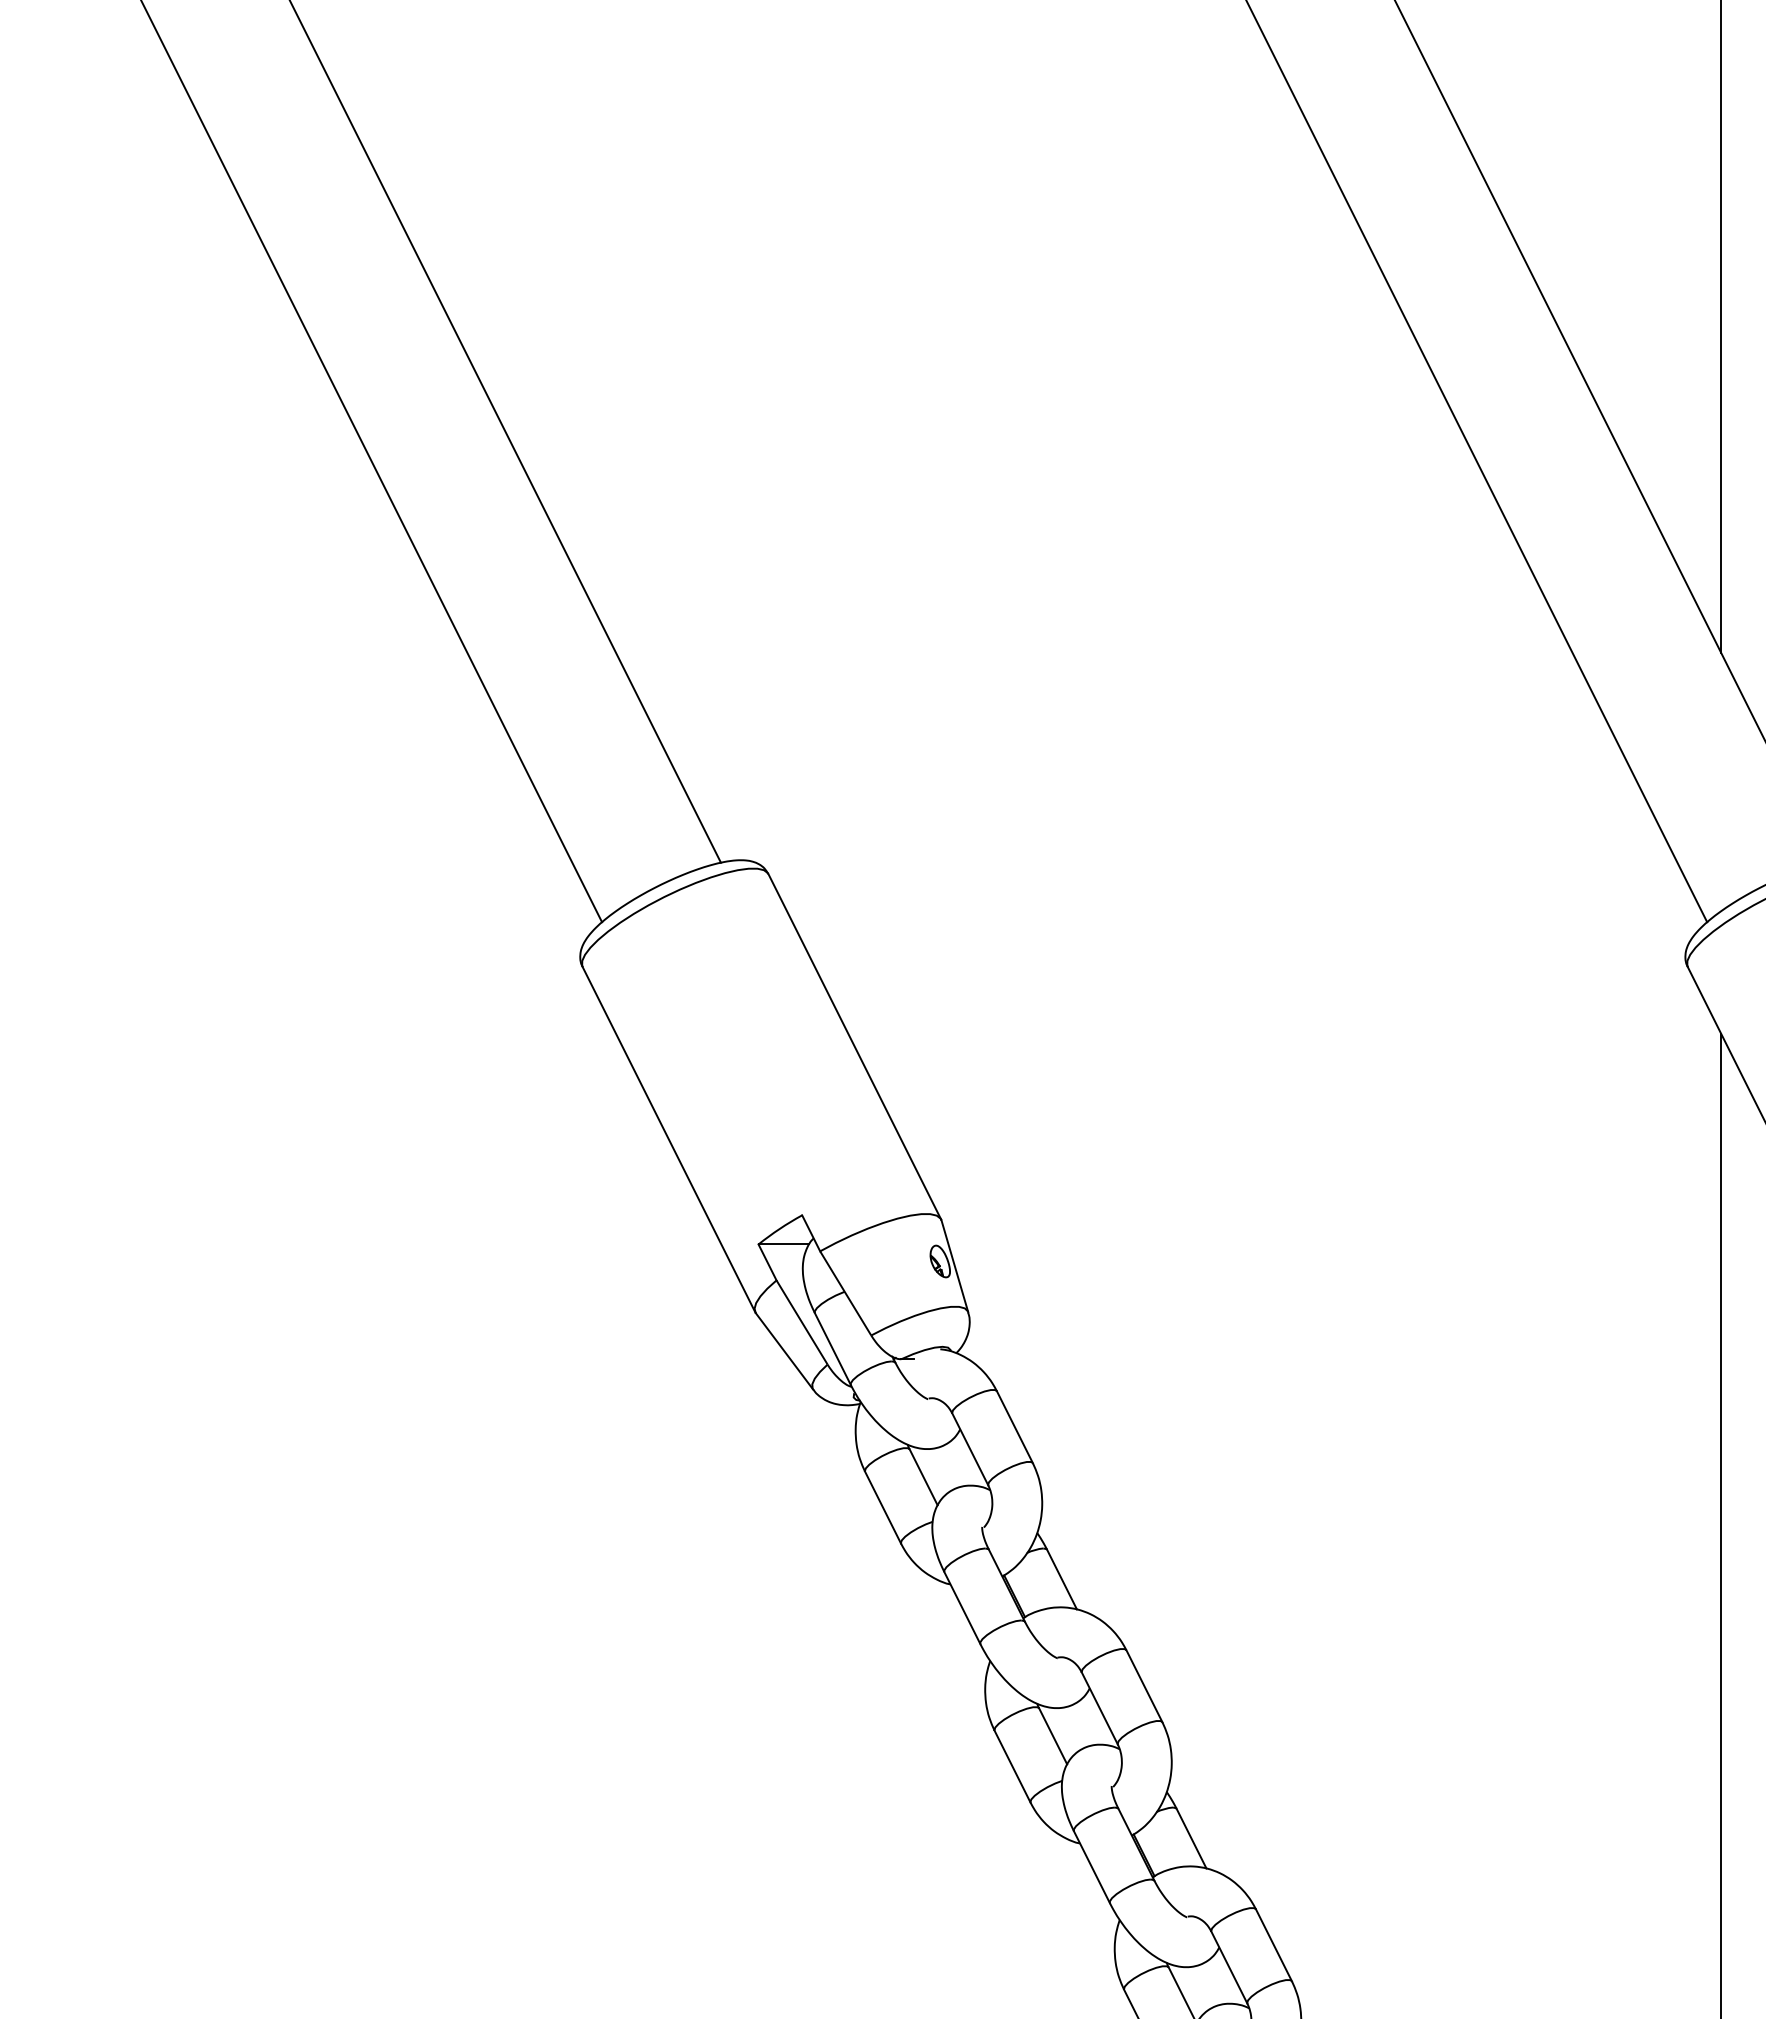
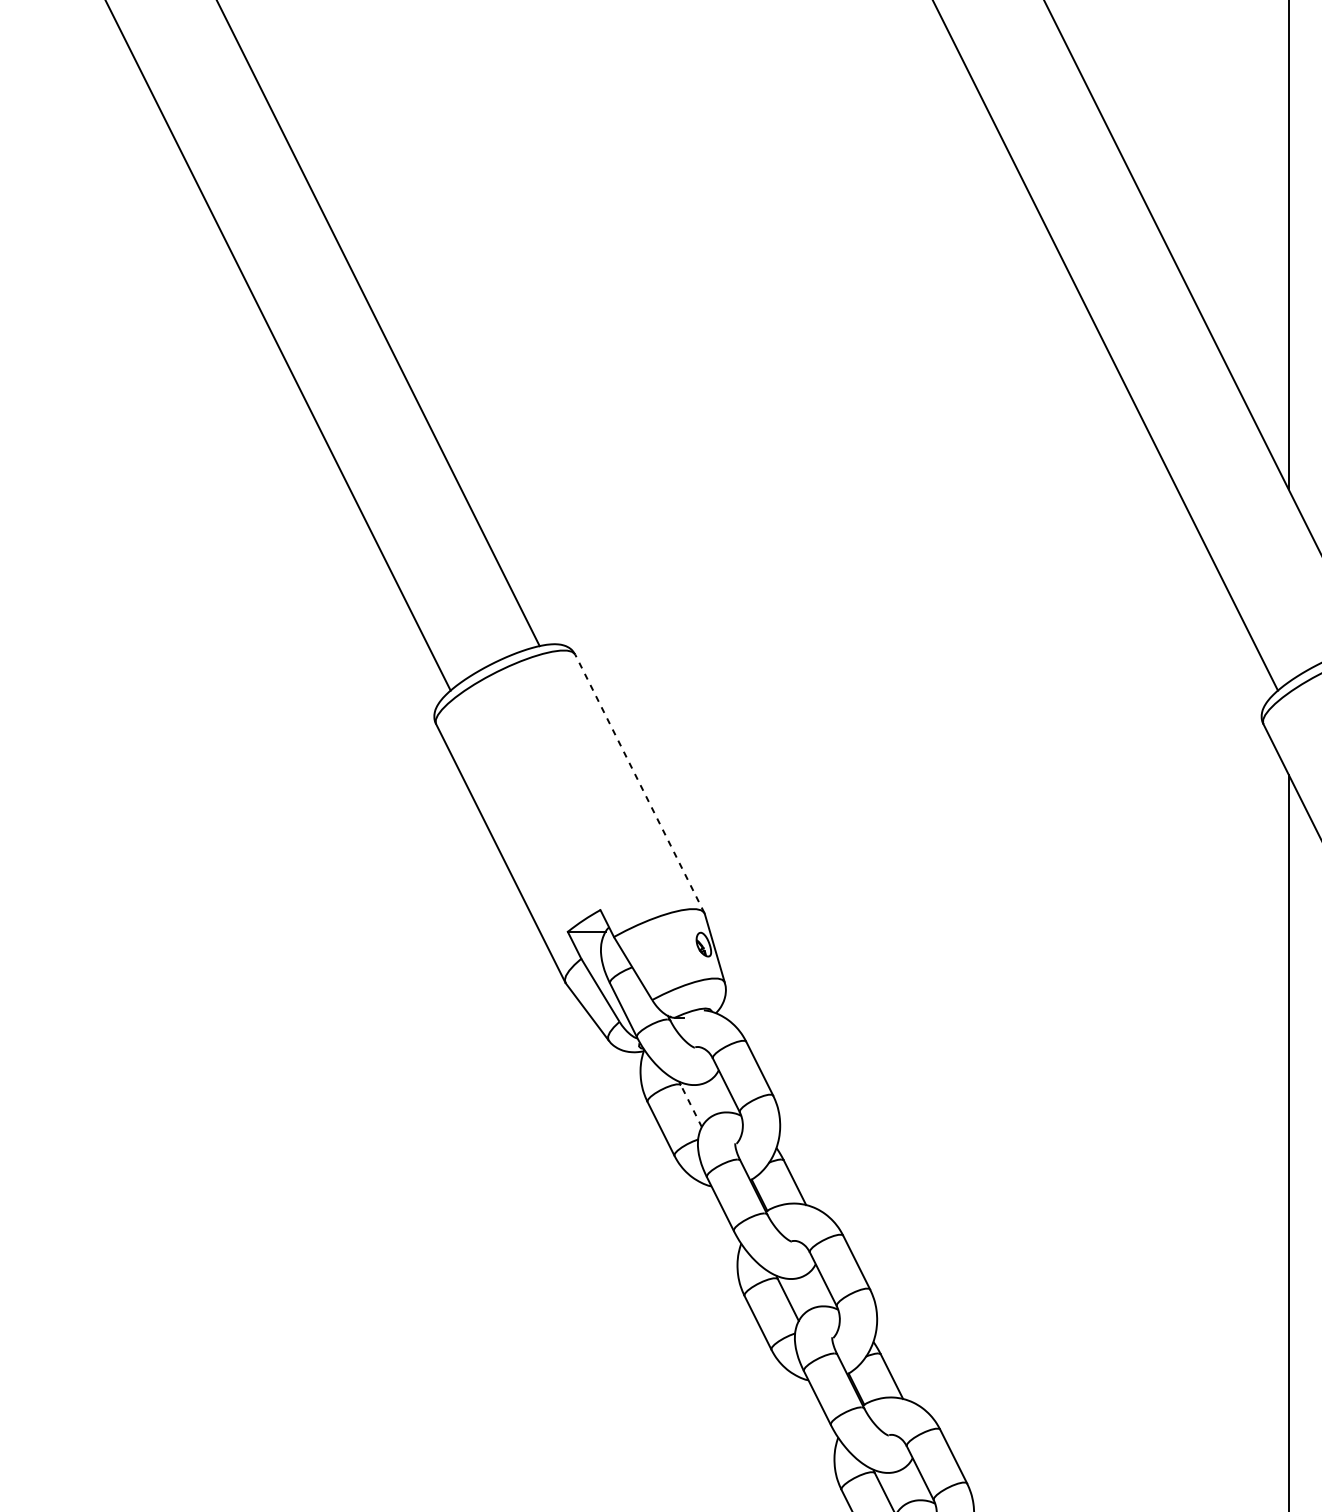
line: (854, 1046) -> (639, 783), solid -> dashed
line: (923, 1476) -> (691, 1105), solid -> dashed

